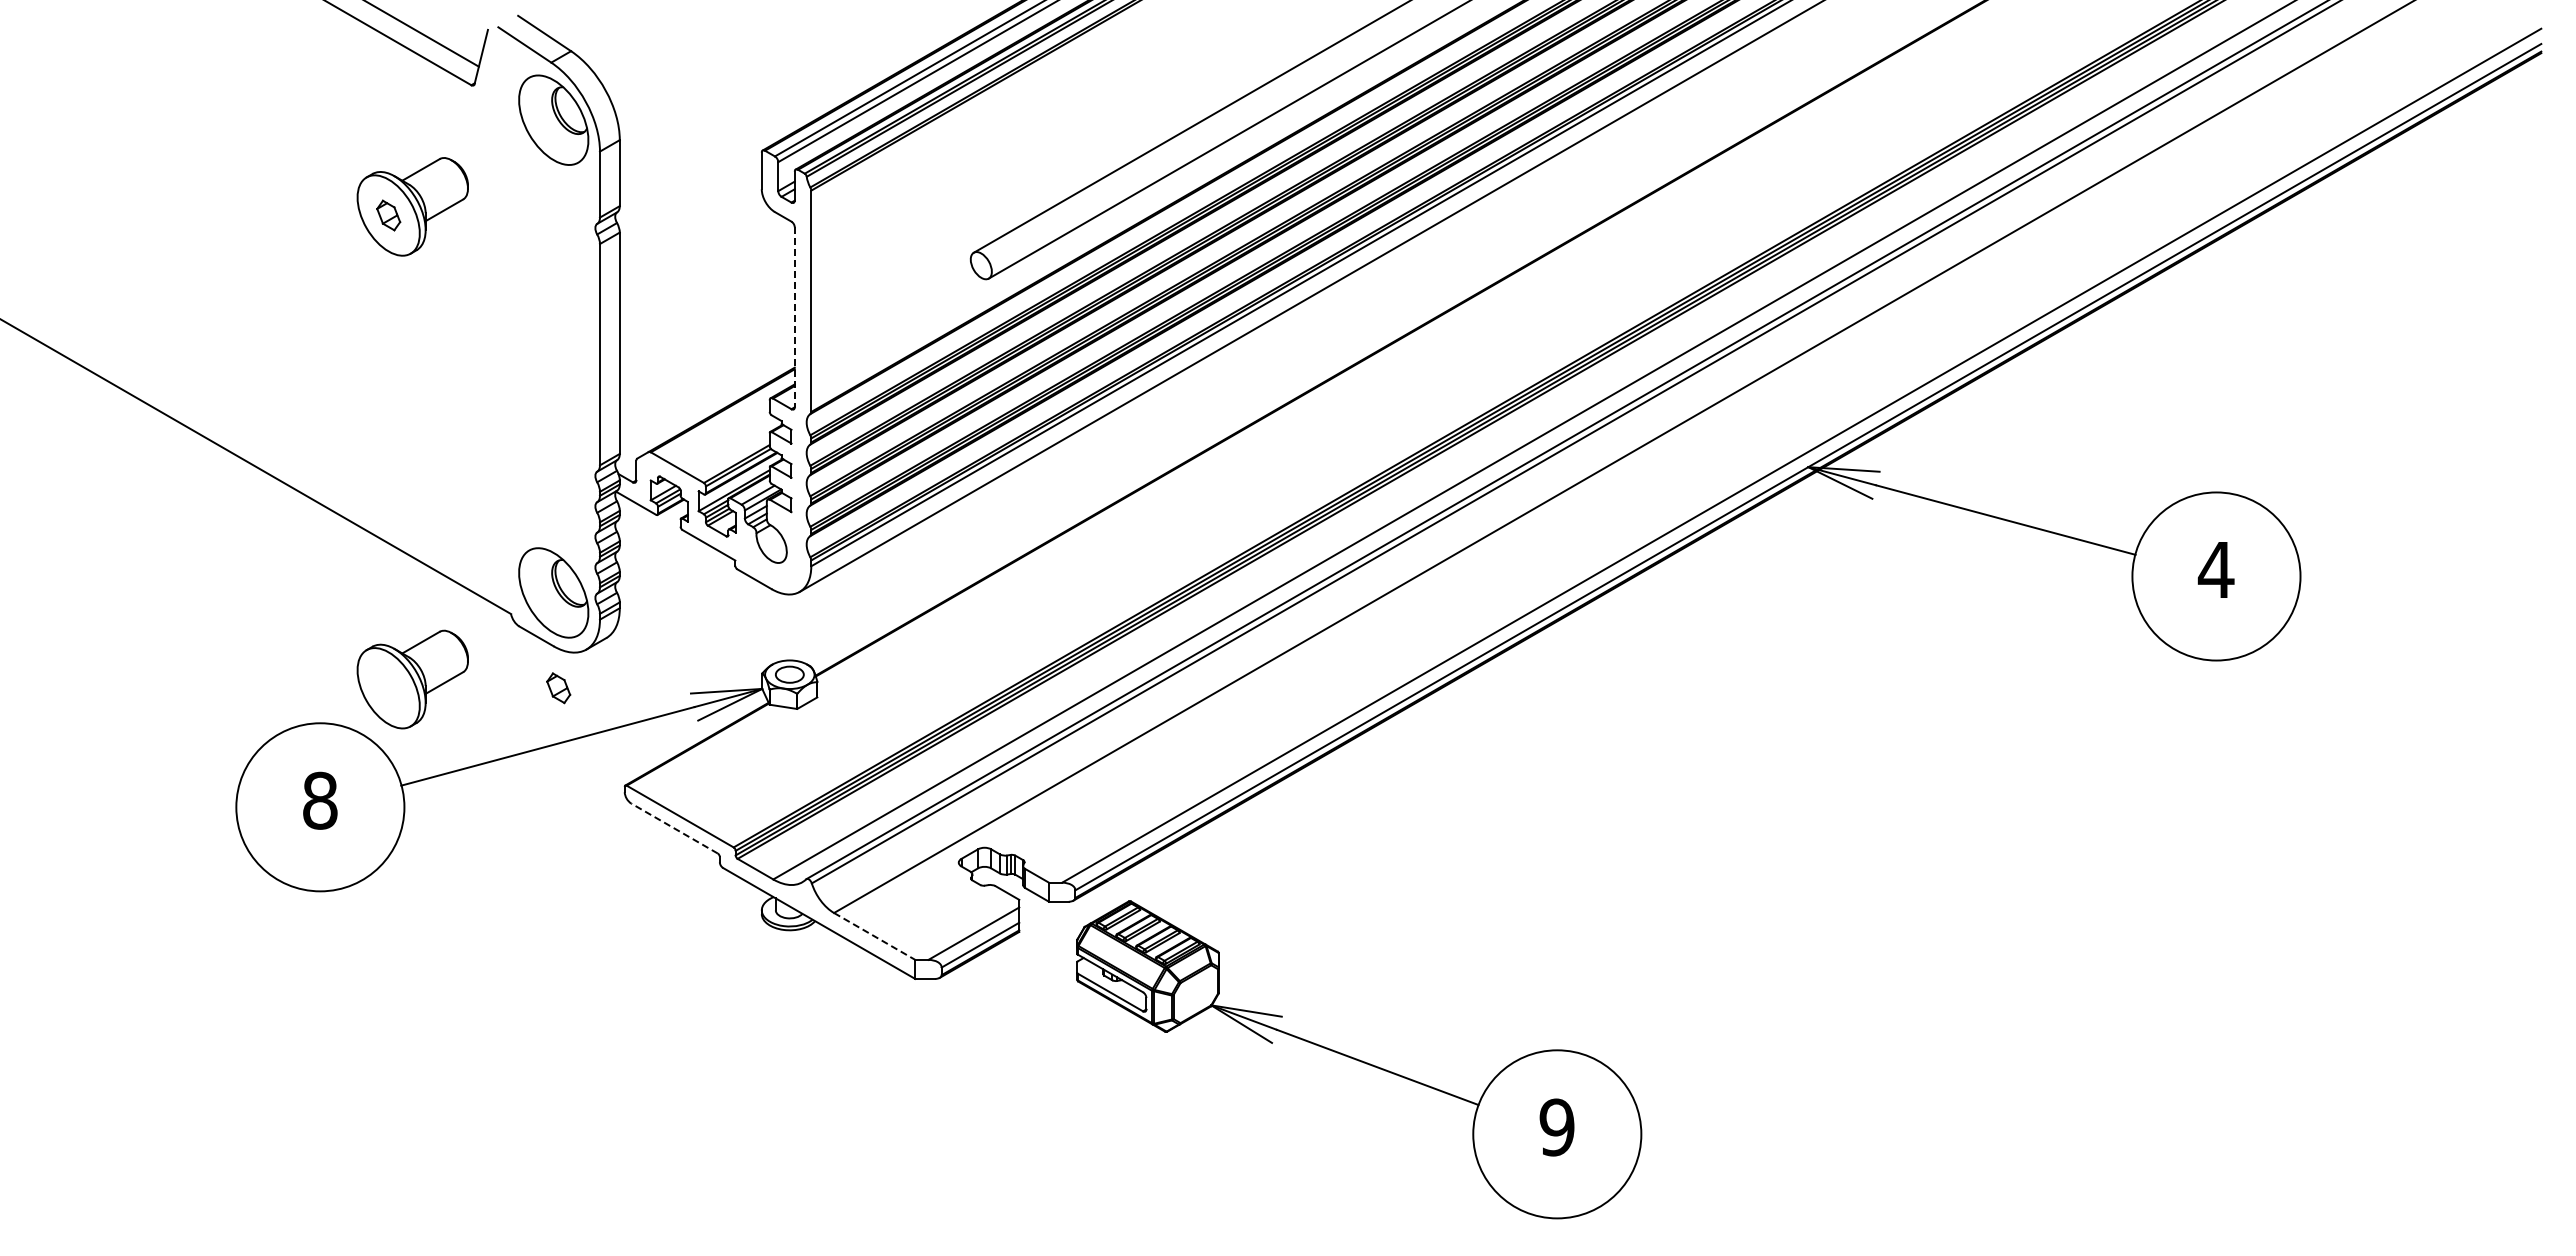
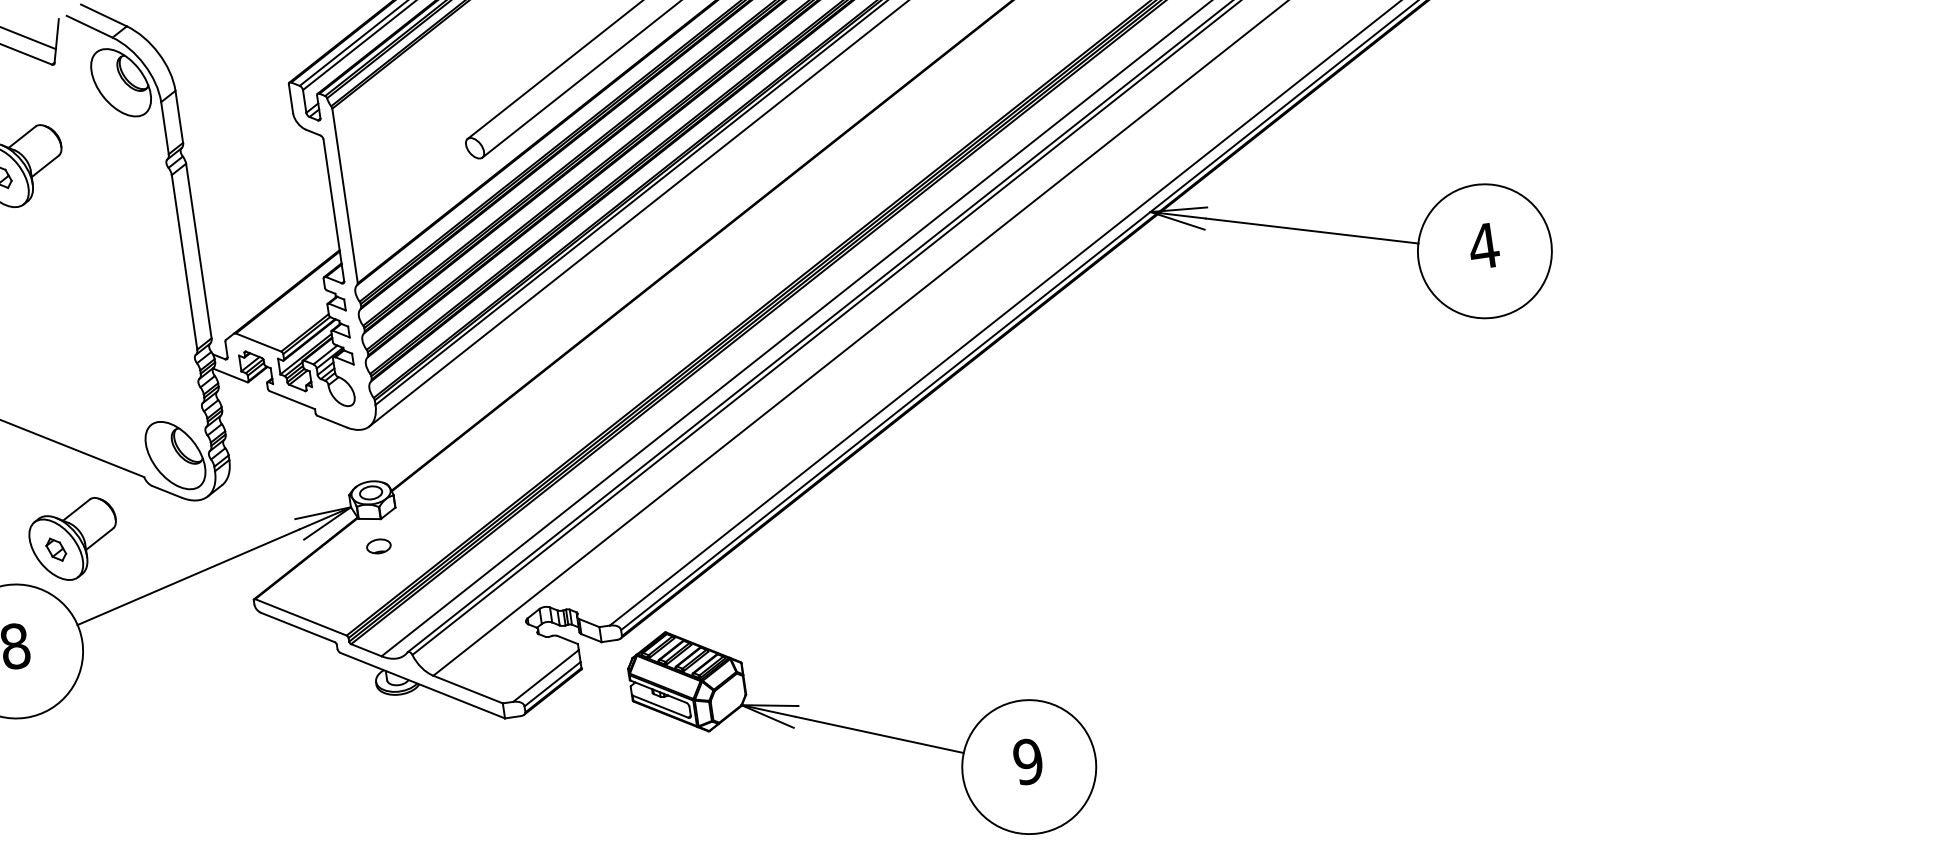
line: (794, 317) -> (333, 210), dashed -> solid
part: (558, 688) -> (56, 549), moved
part: (789, 742) -> (378, 546), added
line: (674, 828) -> (297, 627), dashed -> solid
line: (874, 936) -> (467, 689), dashed -> solid

